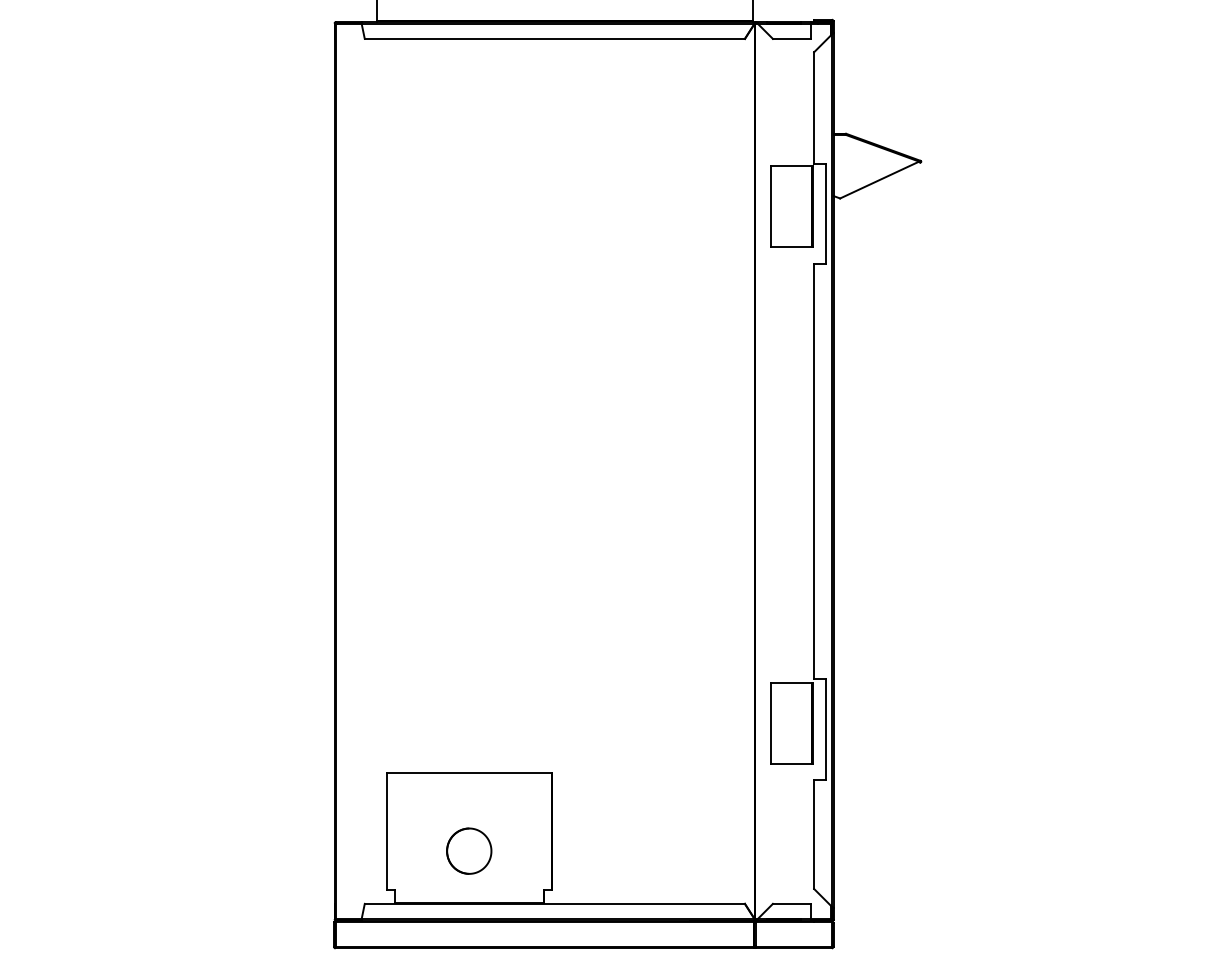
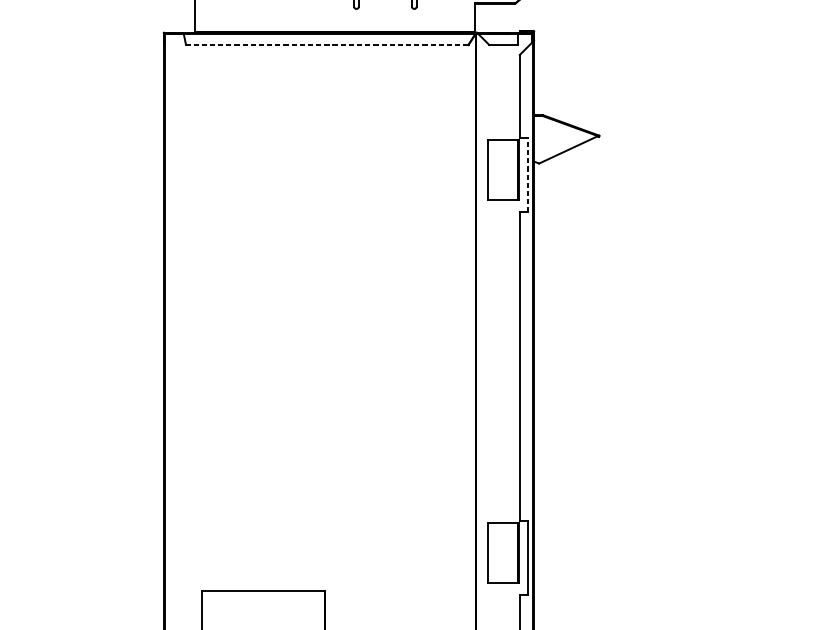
line: (554, 38) -> (326, 44), solid -> dashed
line: (825, 213) -> (528, 174), solid -> dashed

